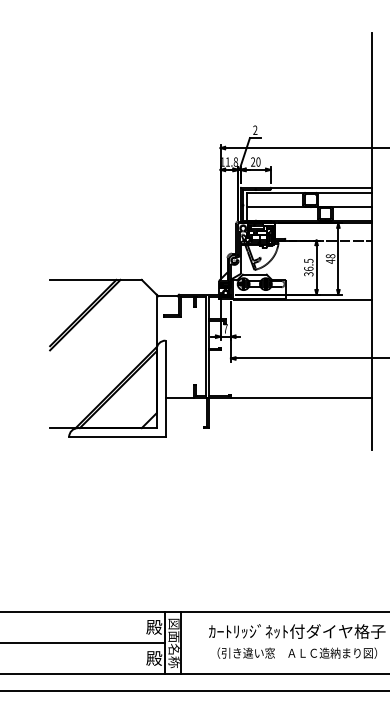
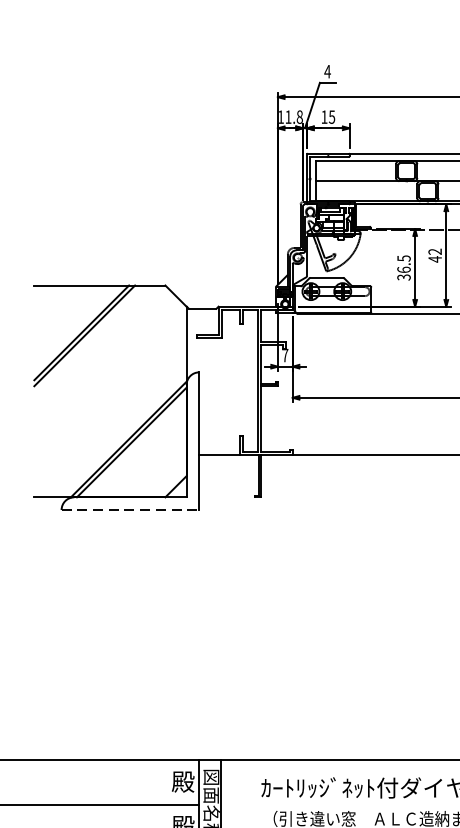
text: (255, 129) -> (327, 70), 2 -> 4
text: (255, 161) -> (327, 116), 20 -> 15
text: (330, 256) -> (435, 252), 48 -> 42
line: (117, 437) -> (130, 510), solid -> dashed

